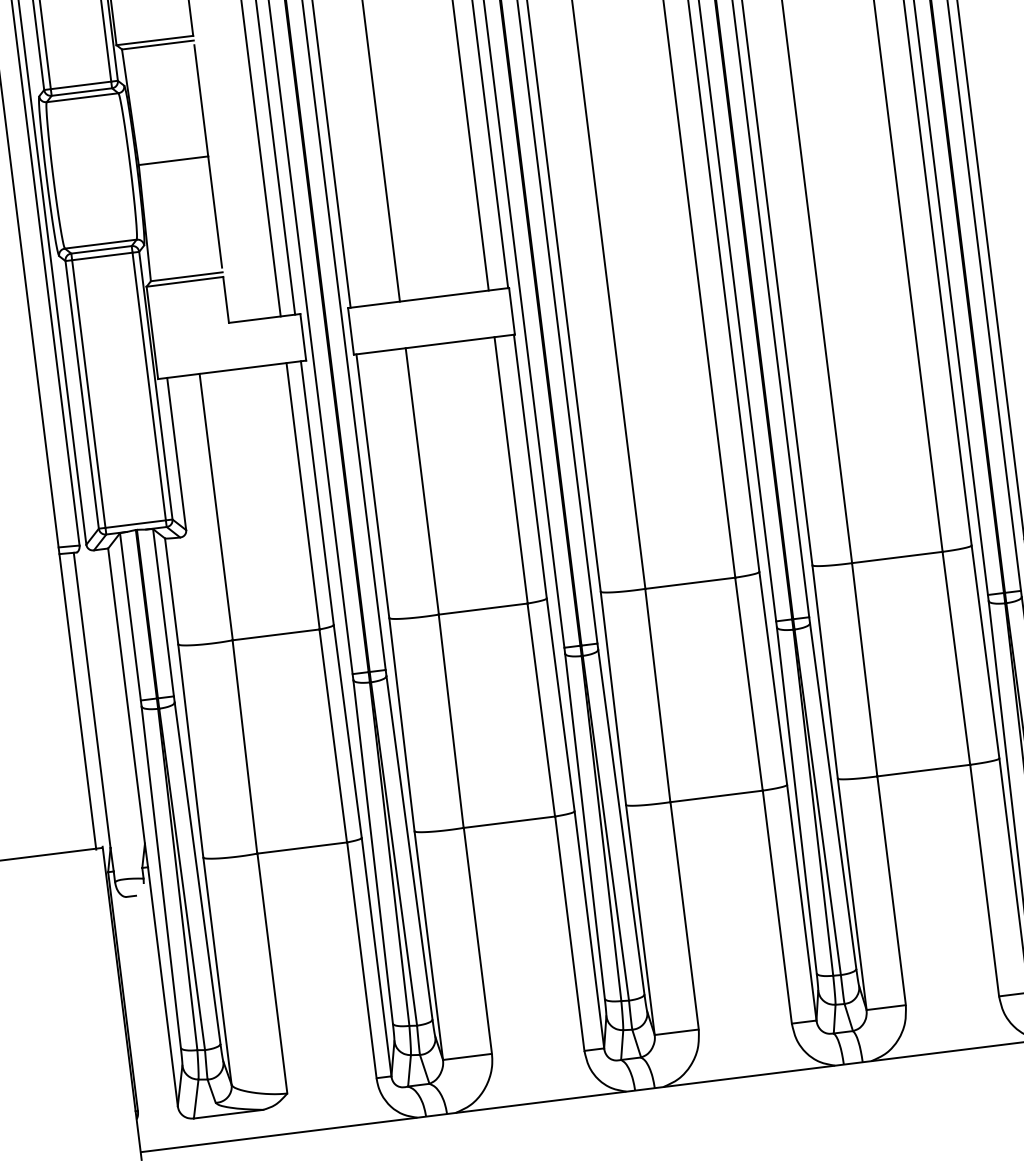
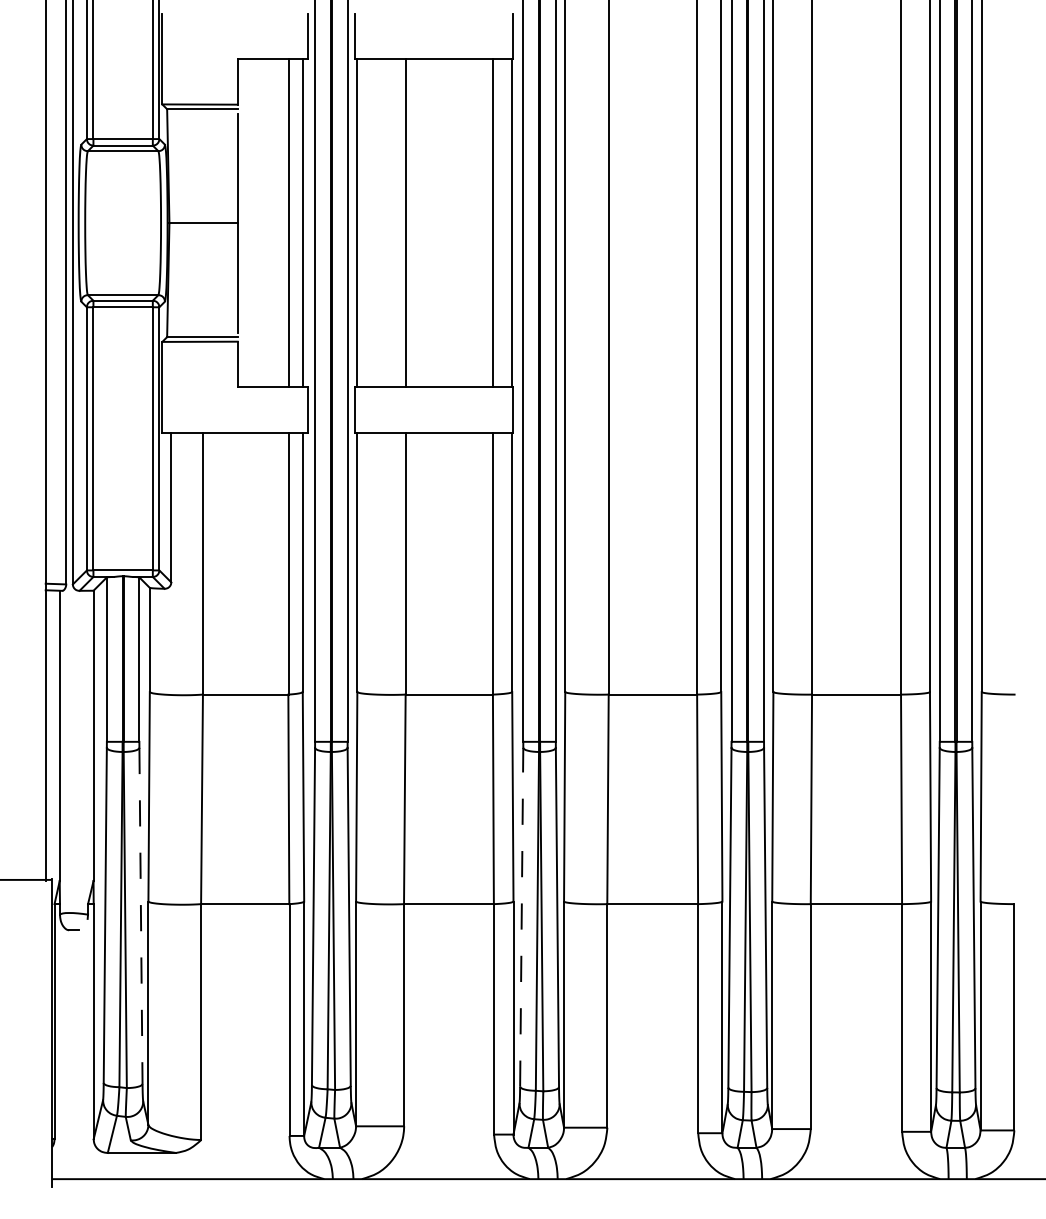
line: (584, 825) -> (521, 916), solid -> dashed
line: (197, 873) -> (140, 916), solid -> dashed

